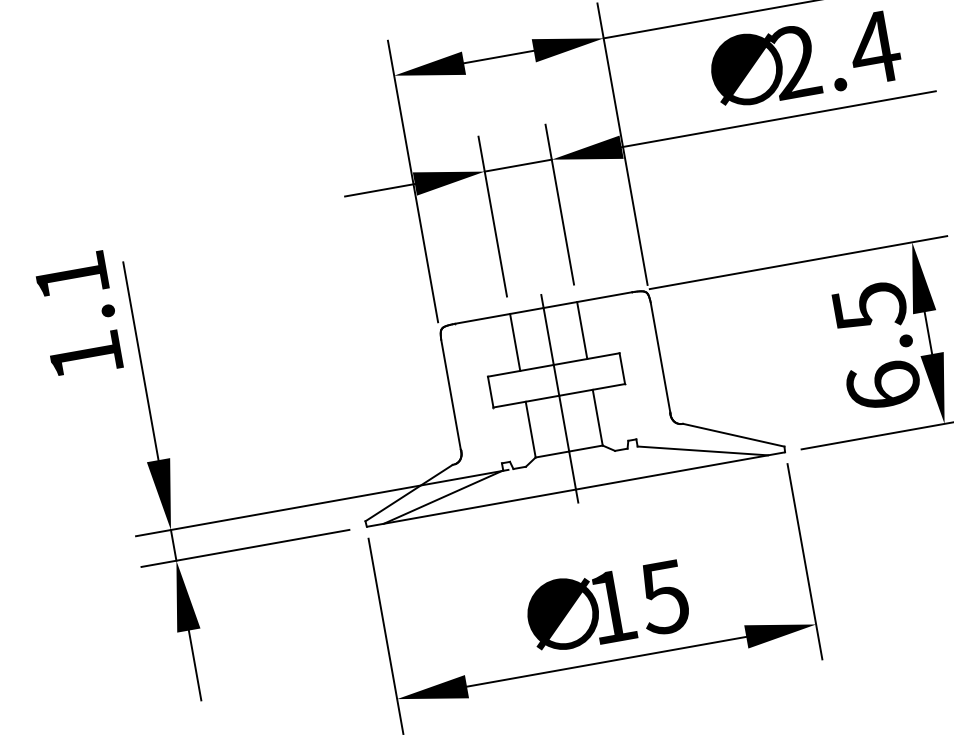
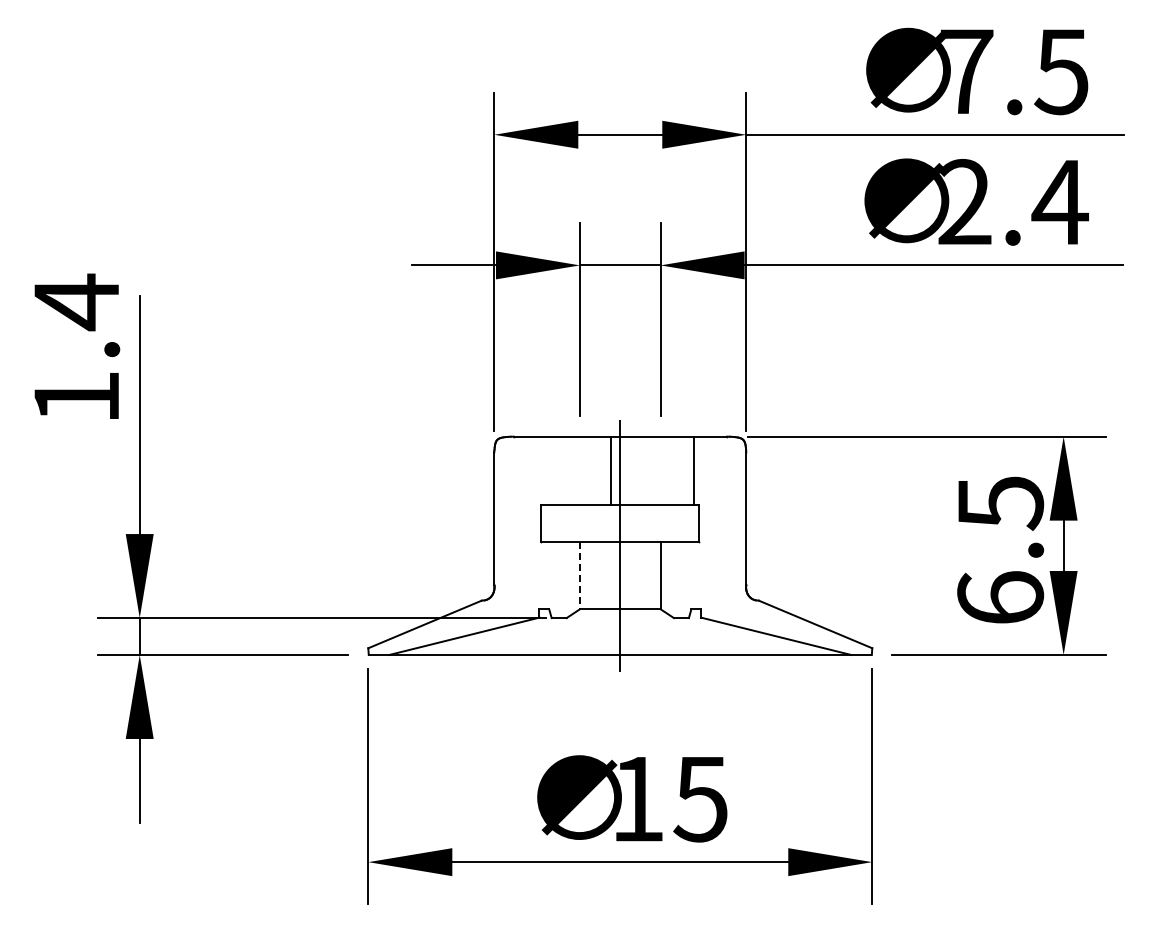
text: (71, 277) -> (76, 302), 1.1 -> 1.4
line: (582, 330) -> (693, 470), moved
line: (514, 342) -> (610, 470), moved
line: (530, 429) -> (579, 575), solid -> dashed

